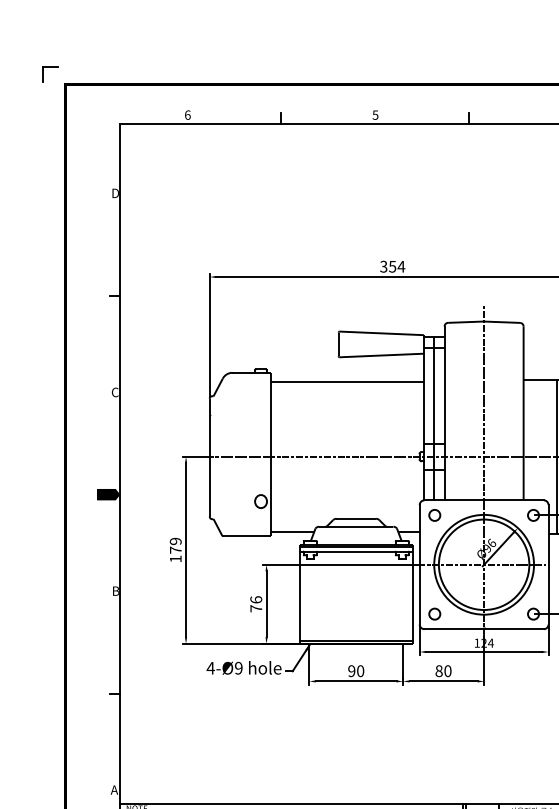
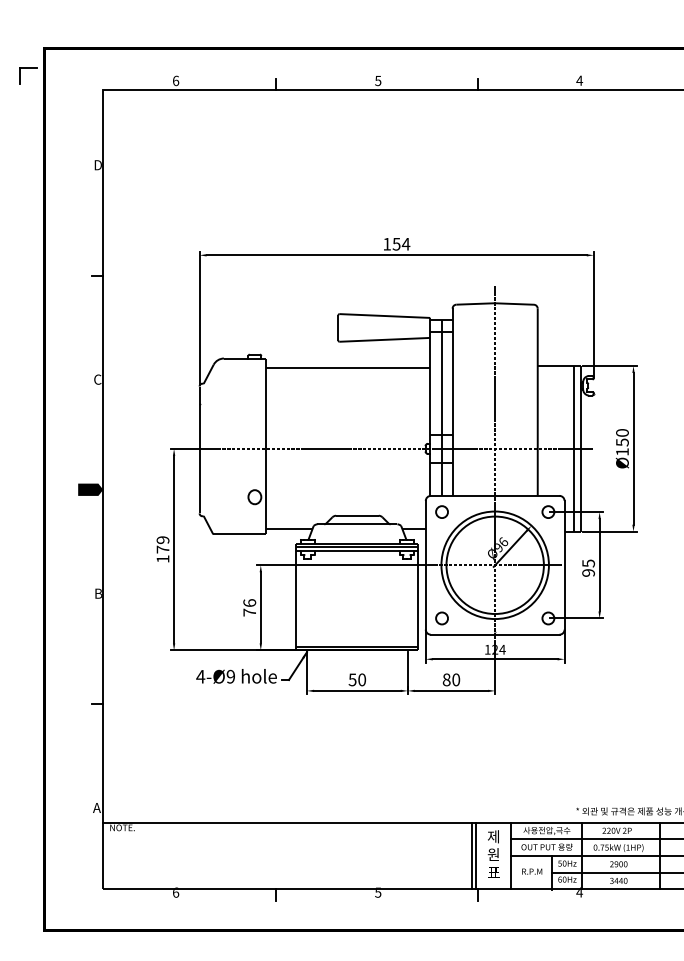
part: (50, 67) -> (28, 68), moved
text: (383, 266) -> (386, 243), 354 -> 154
text: (351, 670) -> (352, 679), 90 -> 50

